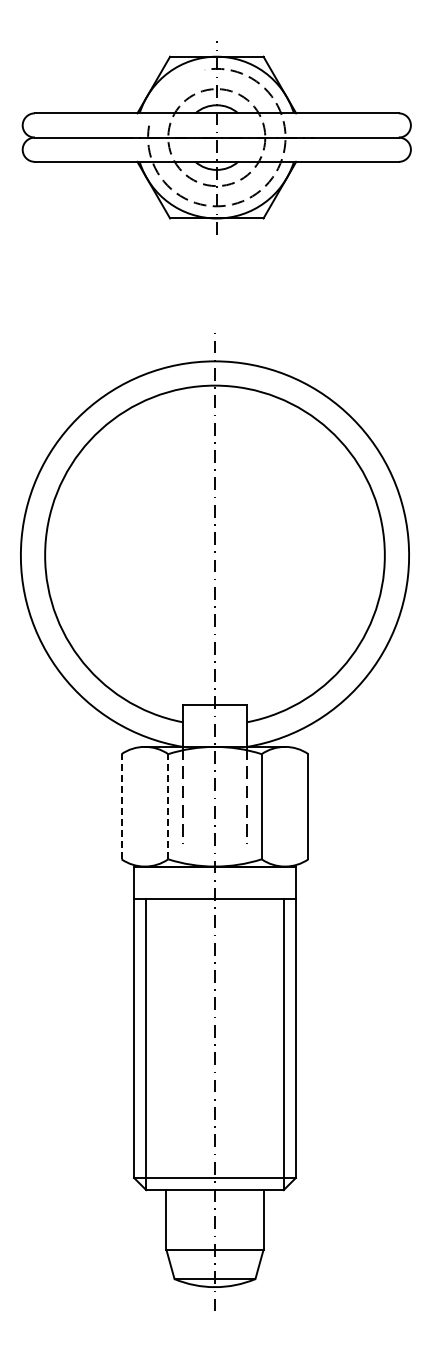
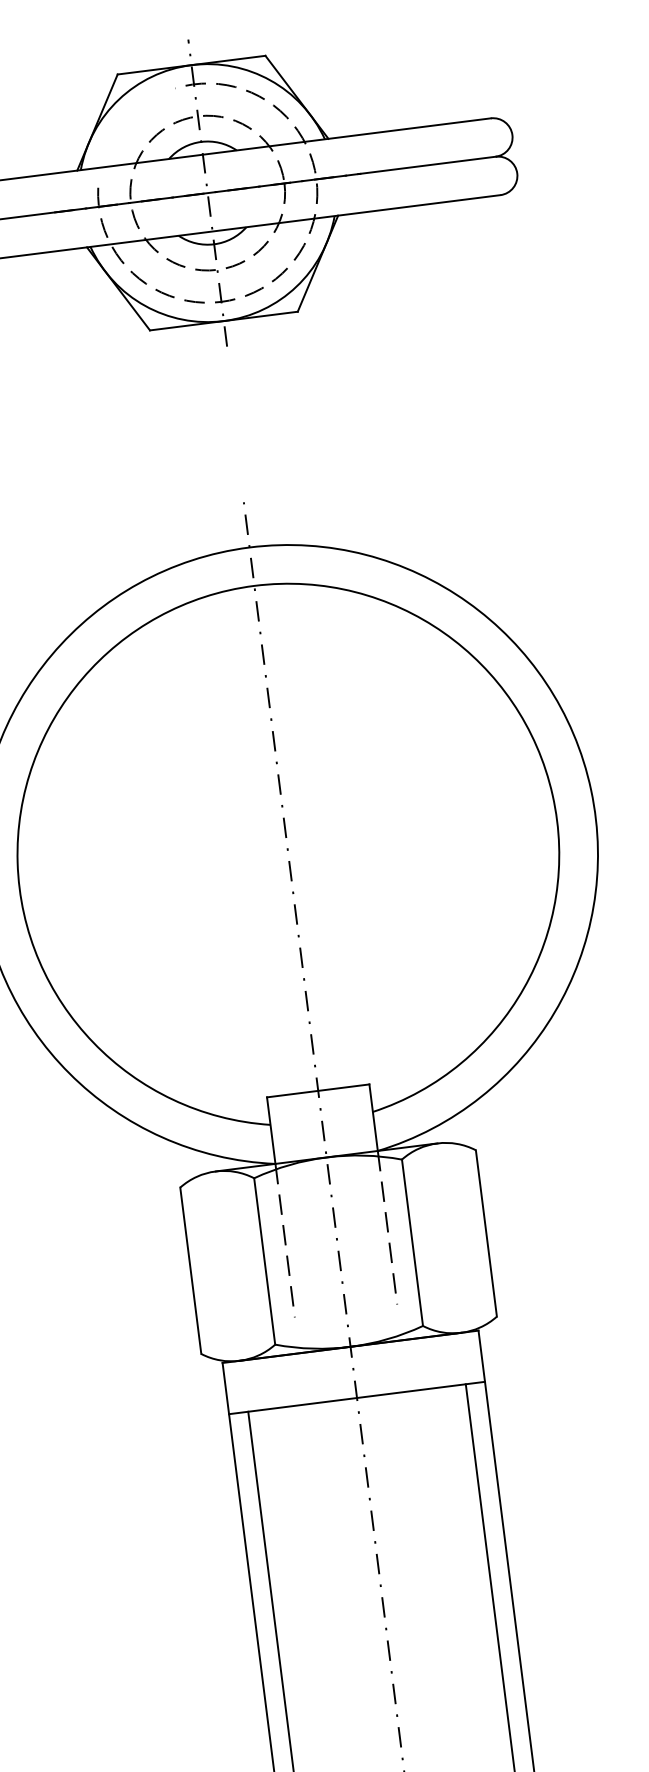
line: (121, 806) -> (190, 1270), dashed -> solid
line: (168, 806) -> (264, 1261), dashed -> solid

